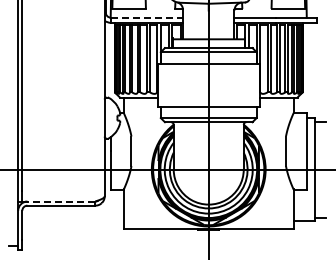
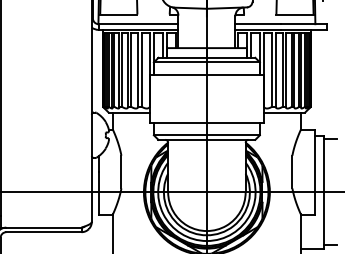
line: (147, 17) -> (139, 23), dashed -> solid
line: (61, 201) -> (43, 227), dashed -> solid

